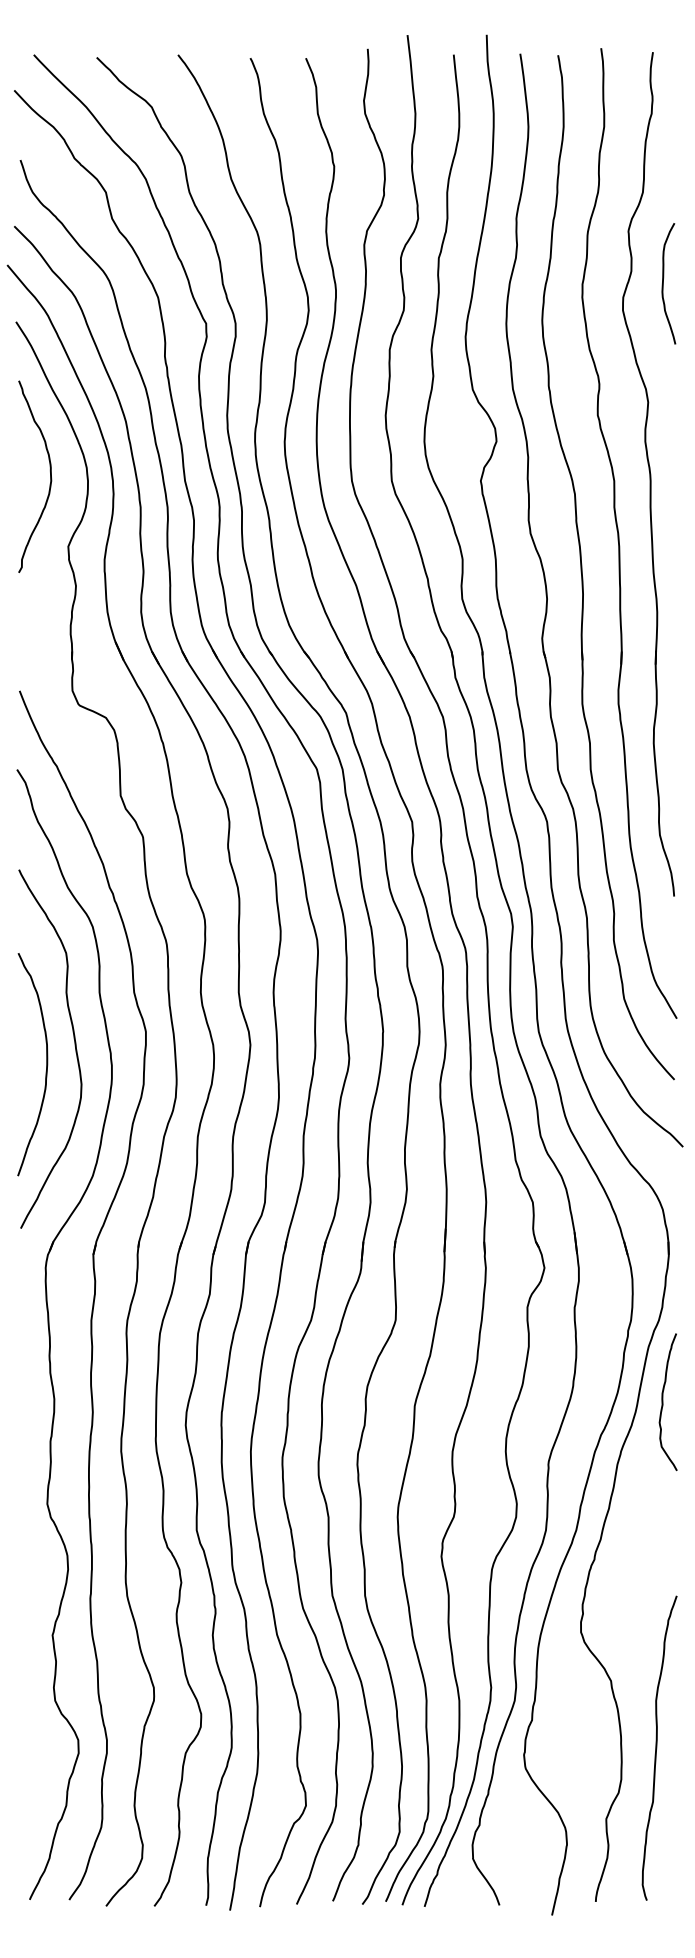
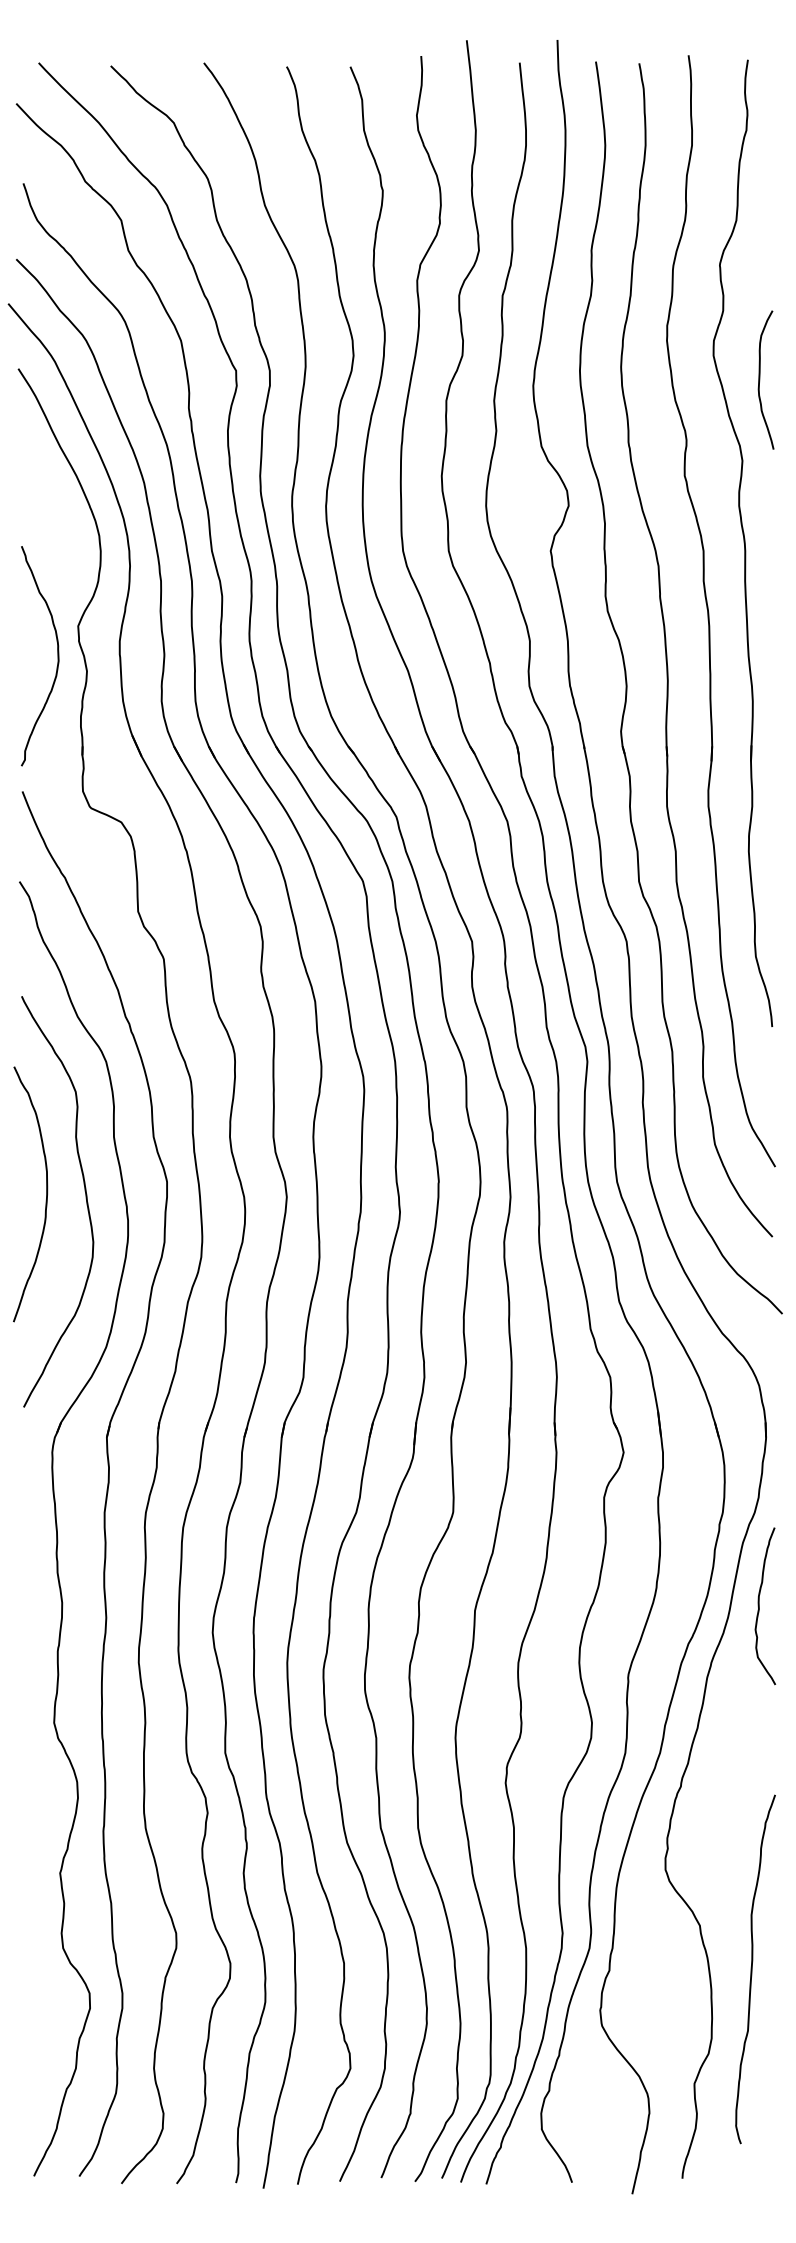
curve: (663, 283) -> (759, 379), moved
curve: (50, 476) -> (57, 655), moved
curve: (46, 1064) -> (46, 1194), moved
curve: (657, 1747) -> (753, 1968), moved

